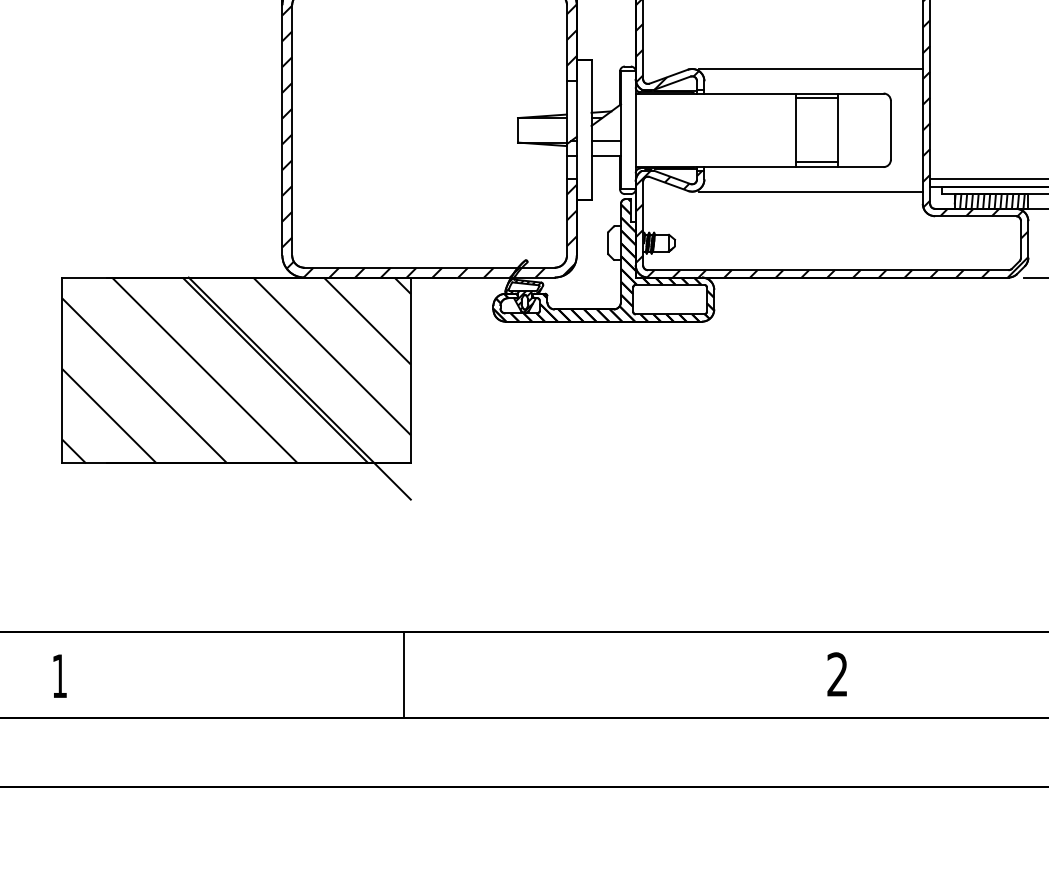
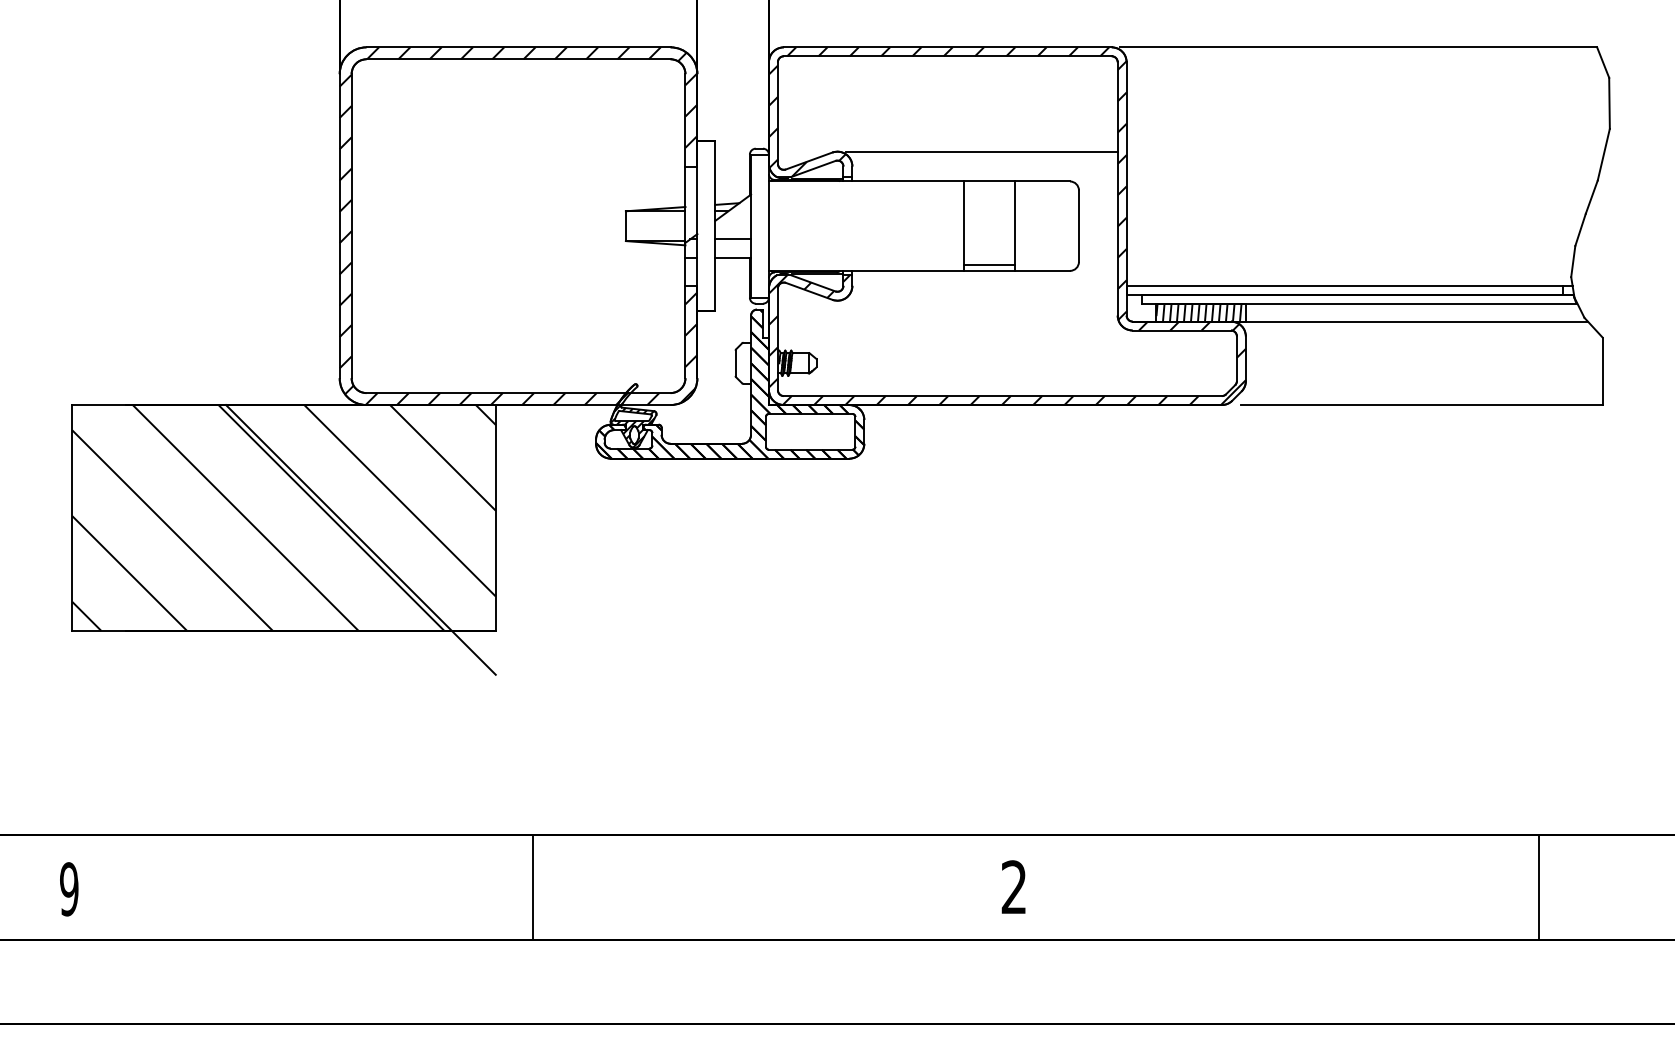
line: (817, 98) -> (989, 187), removed
line: (810, 191) -> (981, 300), removed
line: (404, 674) -> (533, 887), moved
text: (59, 676) -> (69, 889), 1 -> 9

